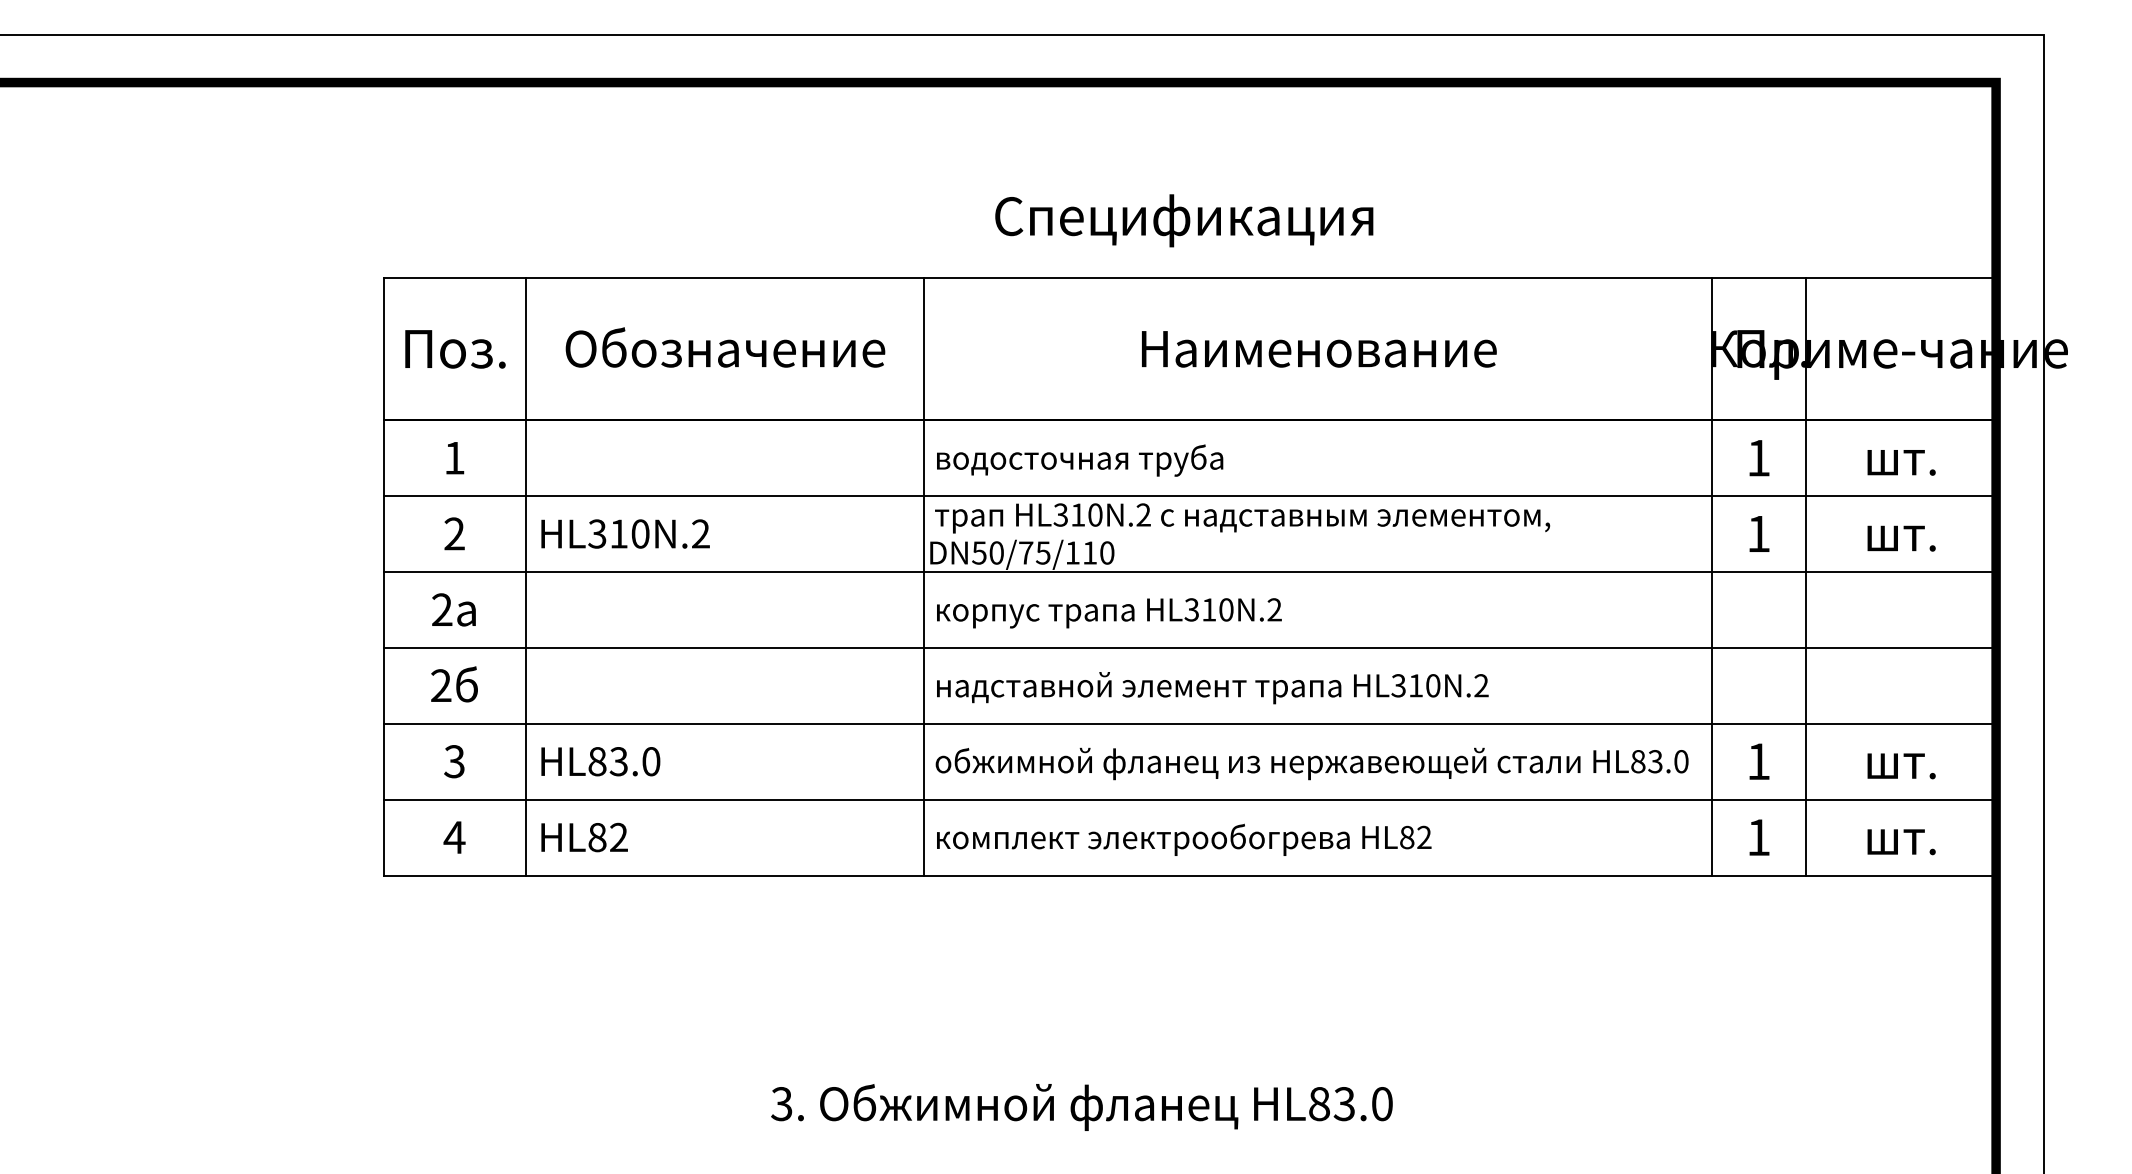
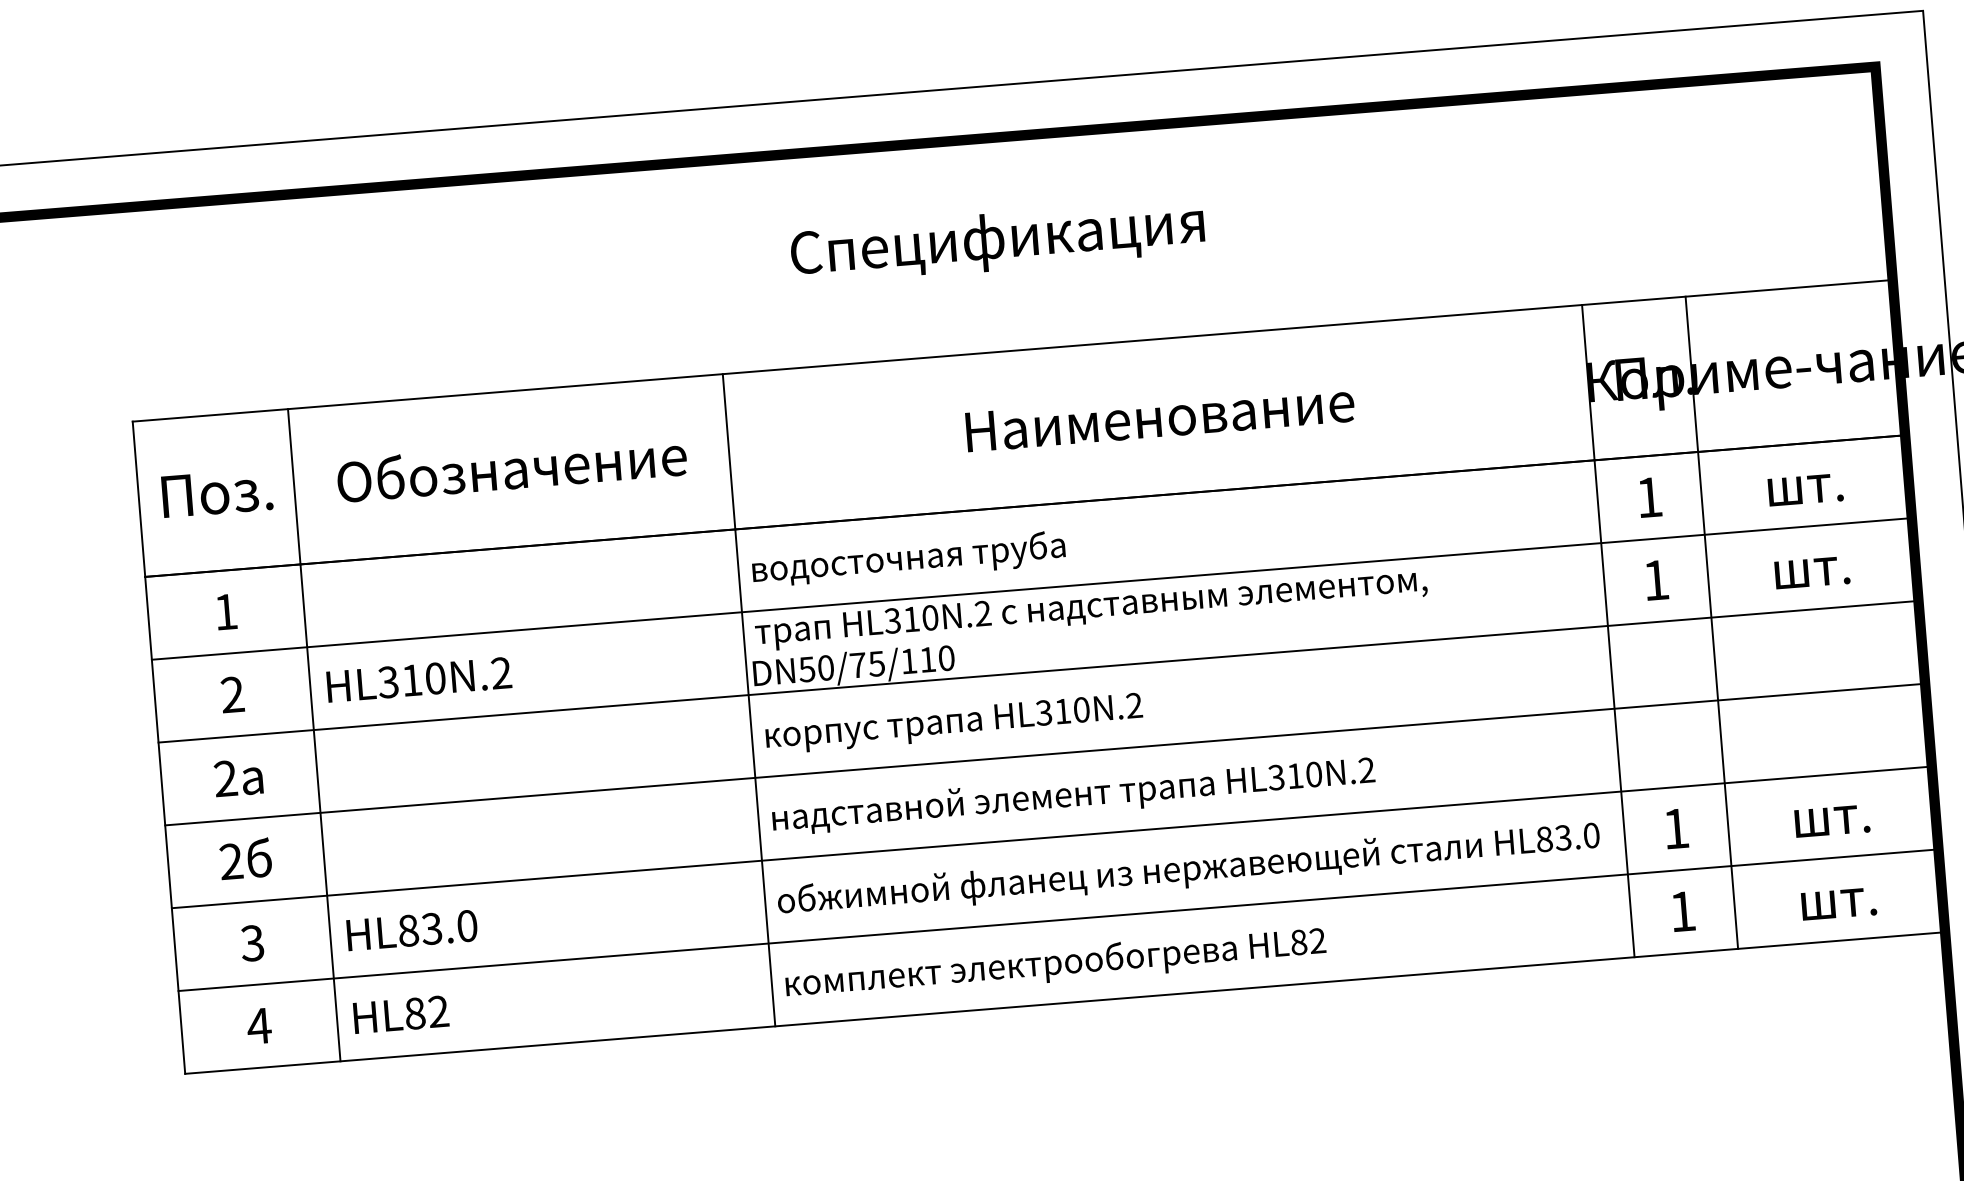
text: (1184, 220) -> (997, 241), moved

